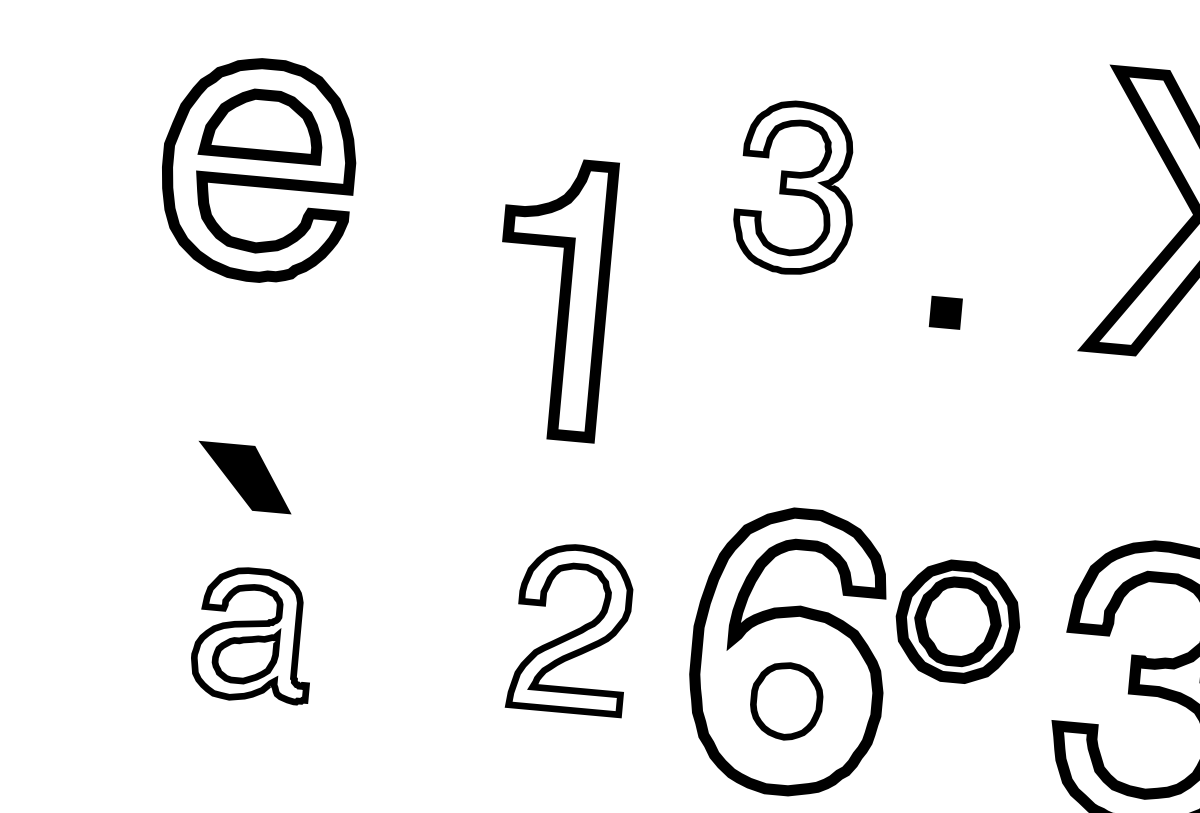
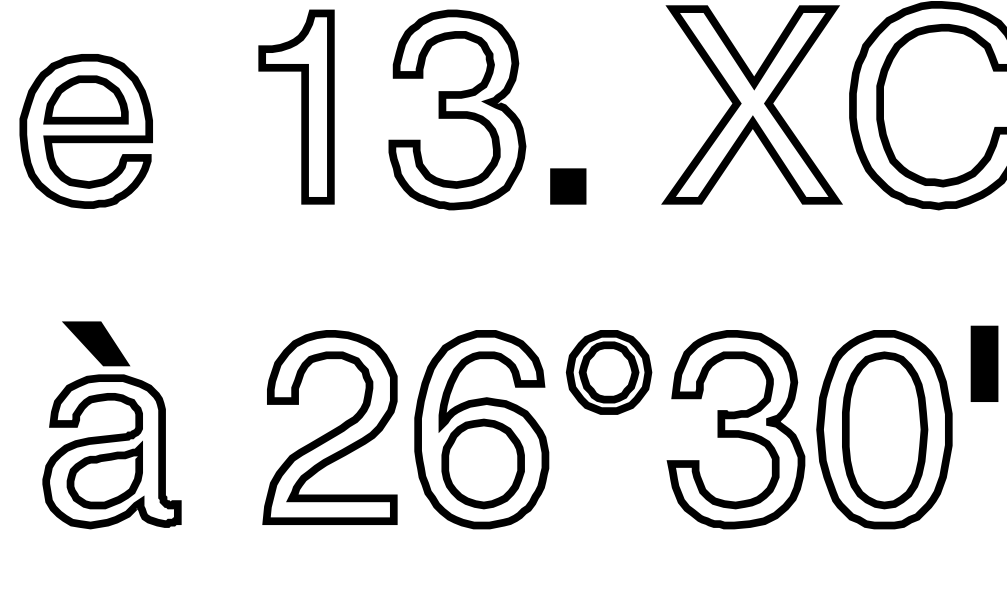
part: (796, 187) -> (457, 109), size x1.67
part: (552, 297) -> (296, 106), moved
part: (946, 312) -> (568, 186), size x1.67
part: (958, 621) -> (609, 372), moved
part: (570, 628) -> (329, 427), size x1.67
part: (253, 634) -> (111, 451), size x1.67
part: (785, 700) -> (482, 463), size x1.67

